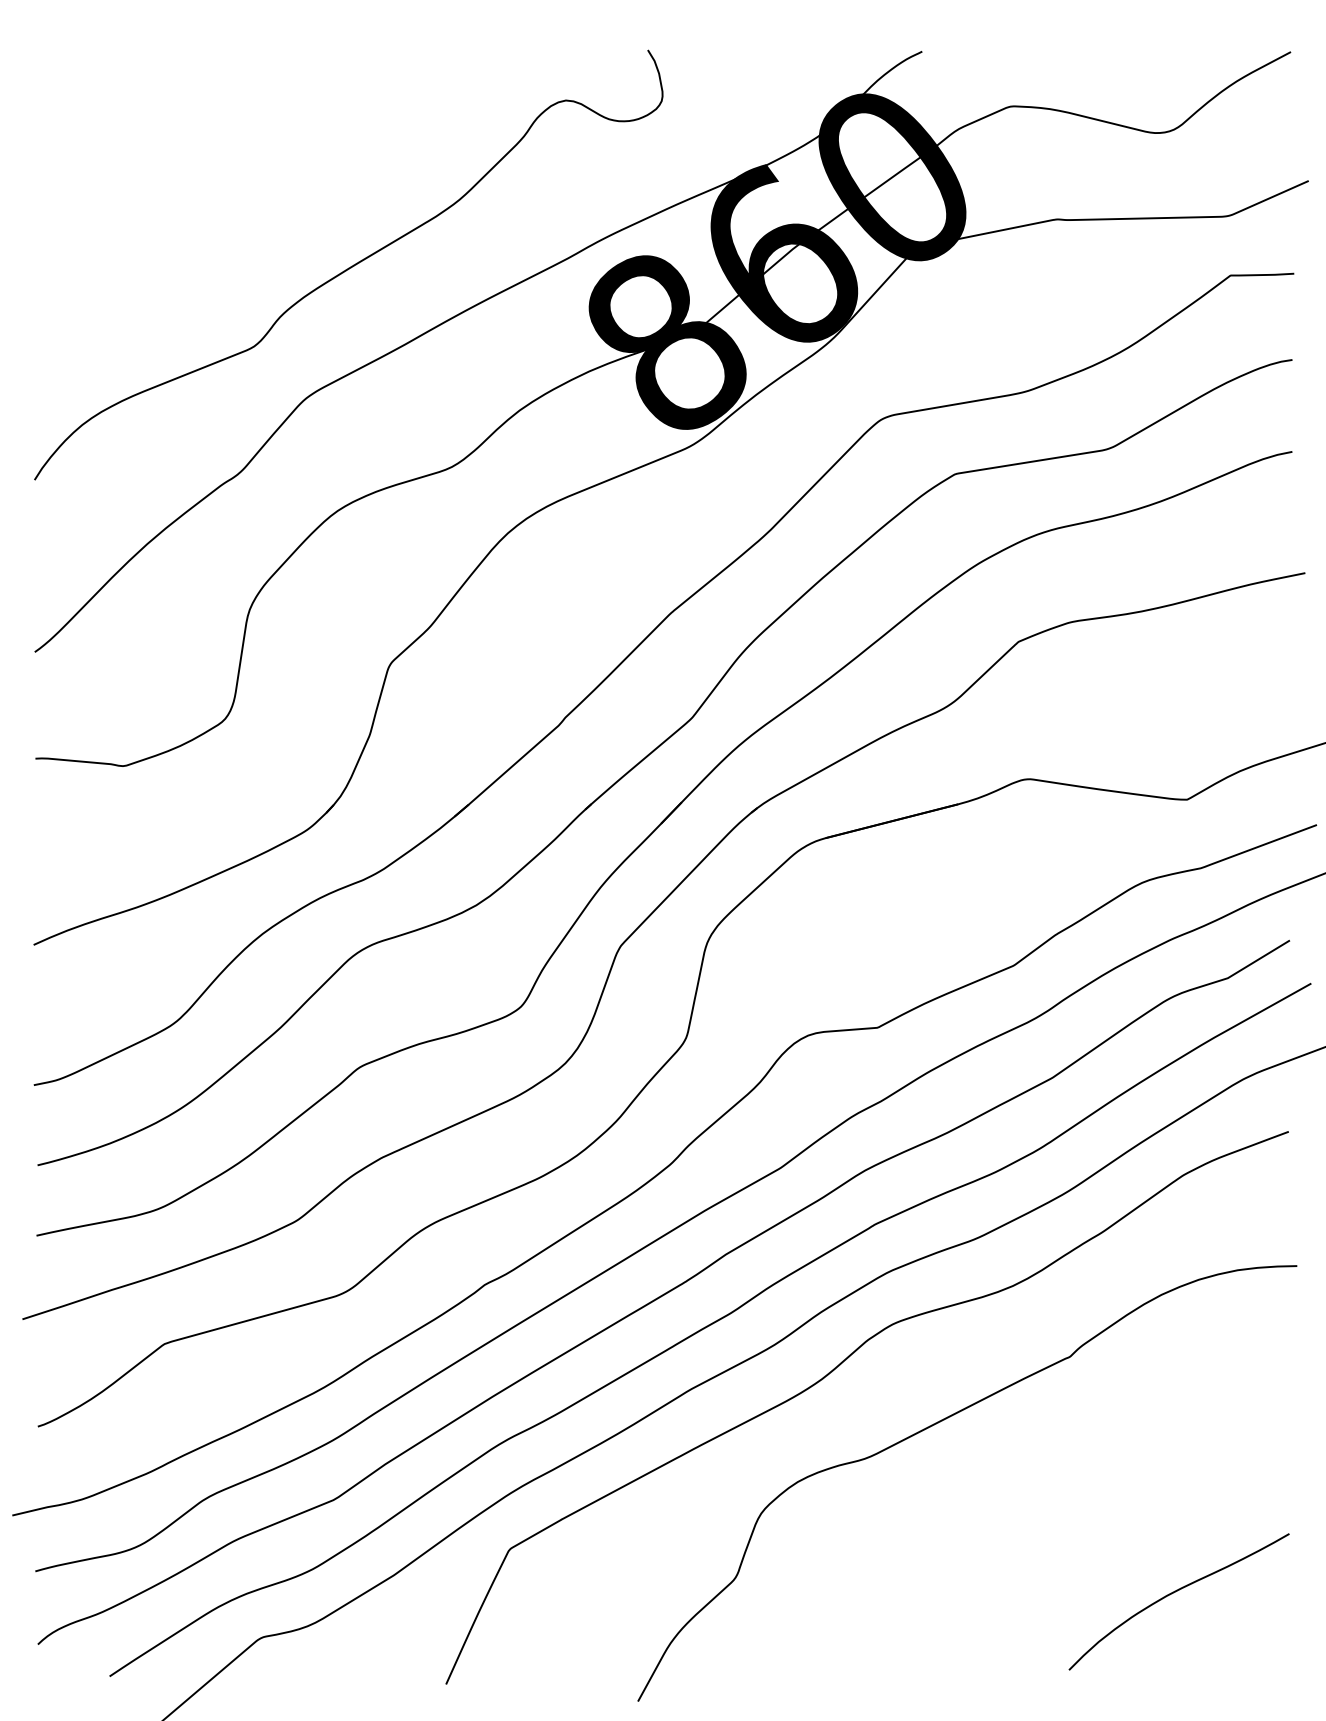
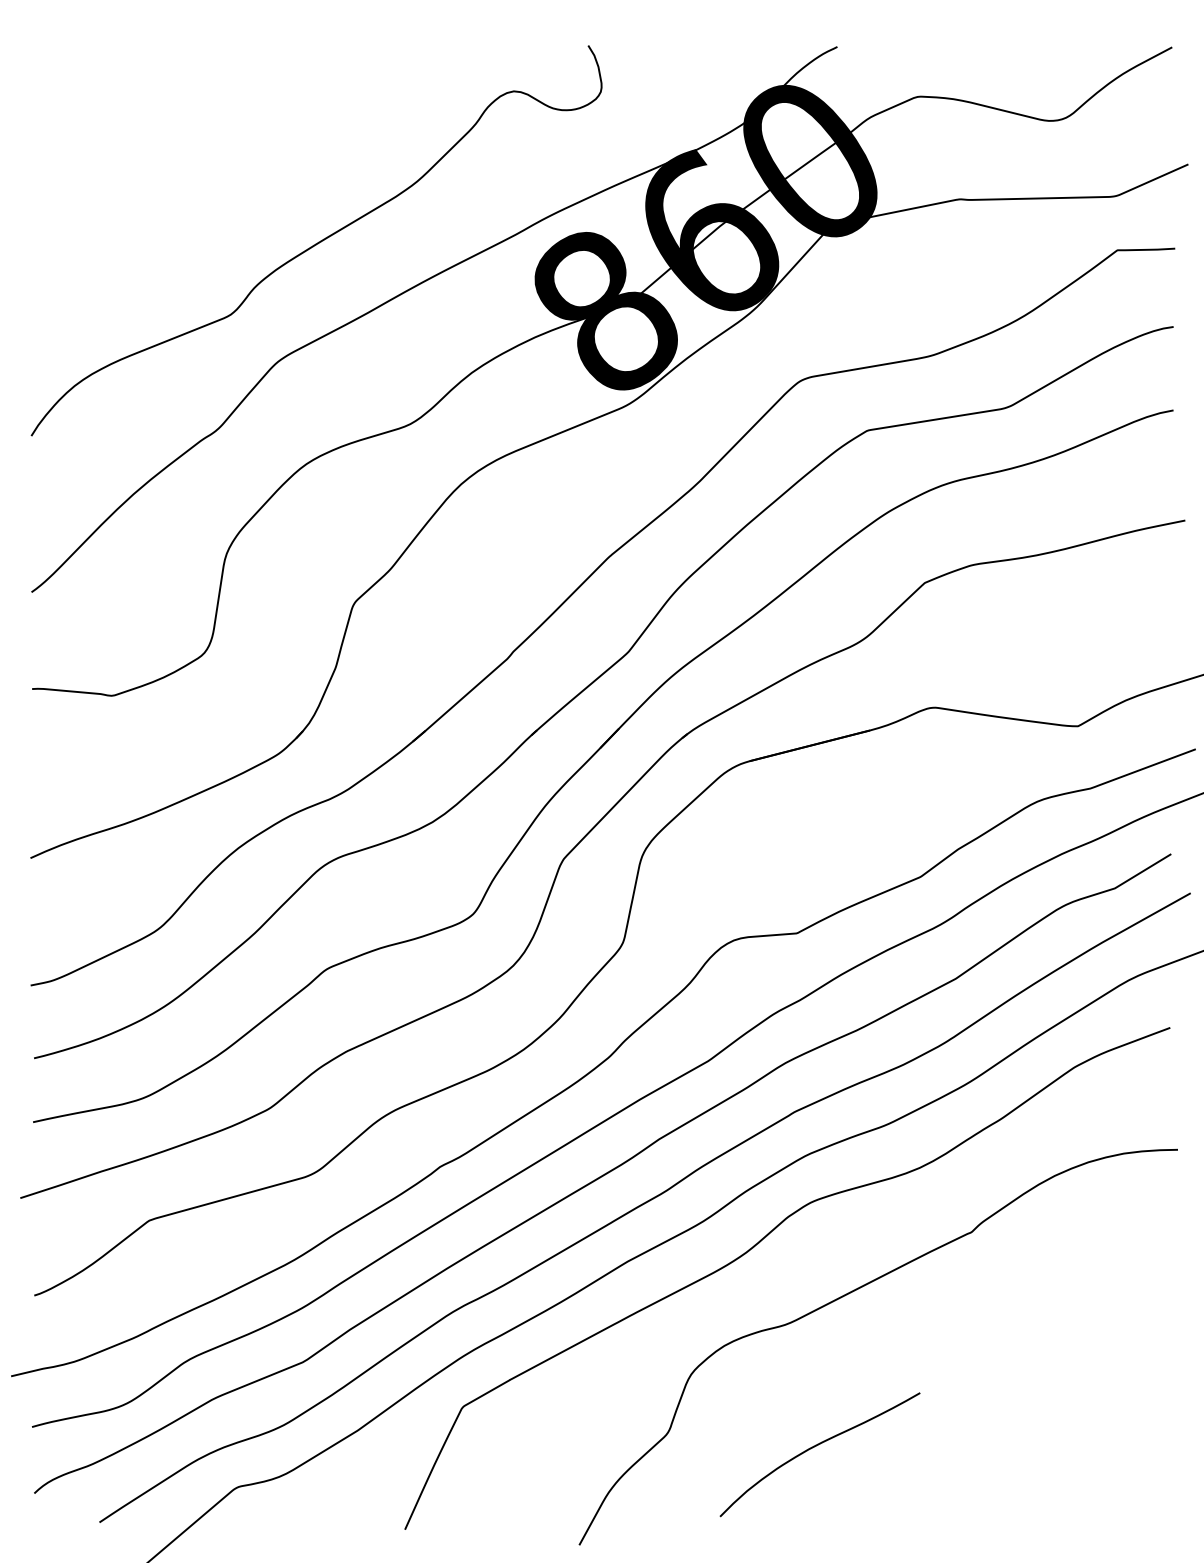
curve: (1173, 1593) -> (814, 1447), moved

